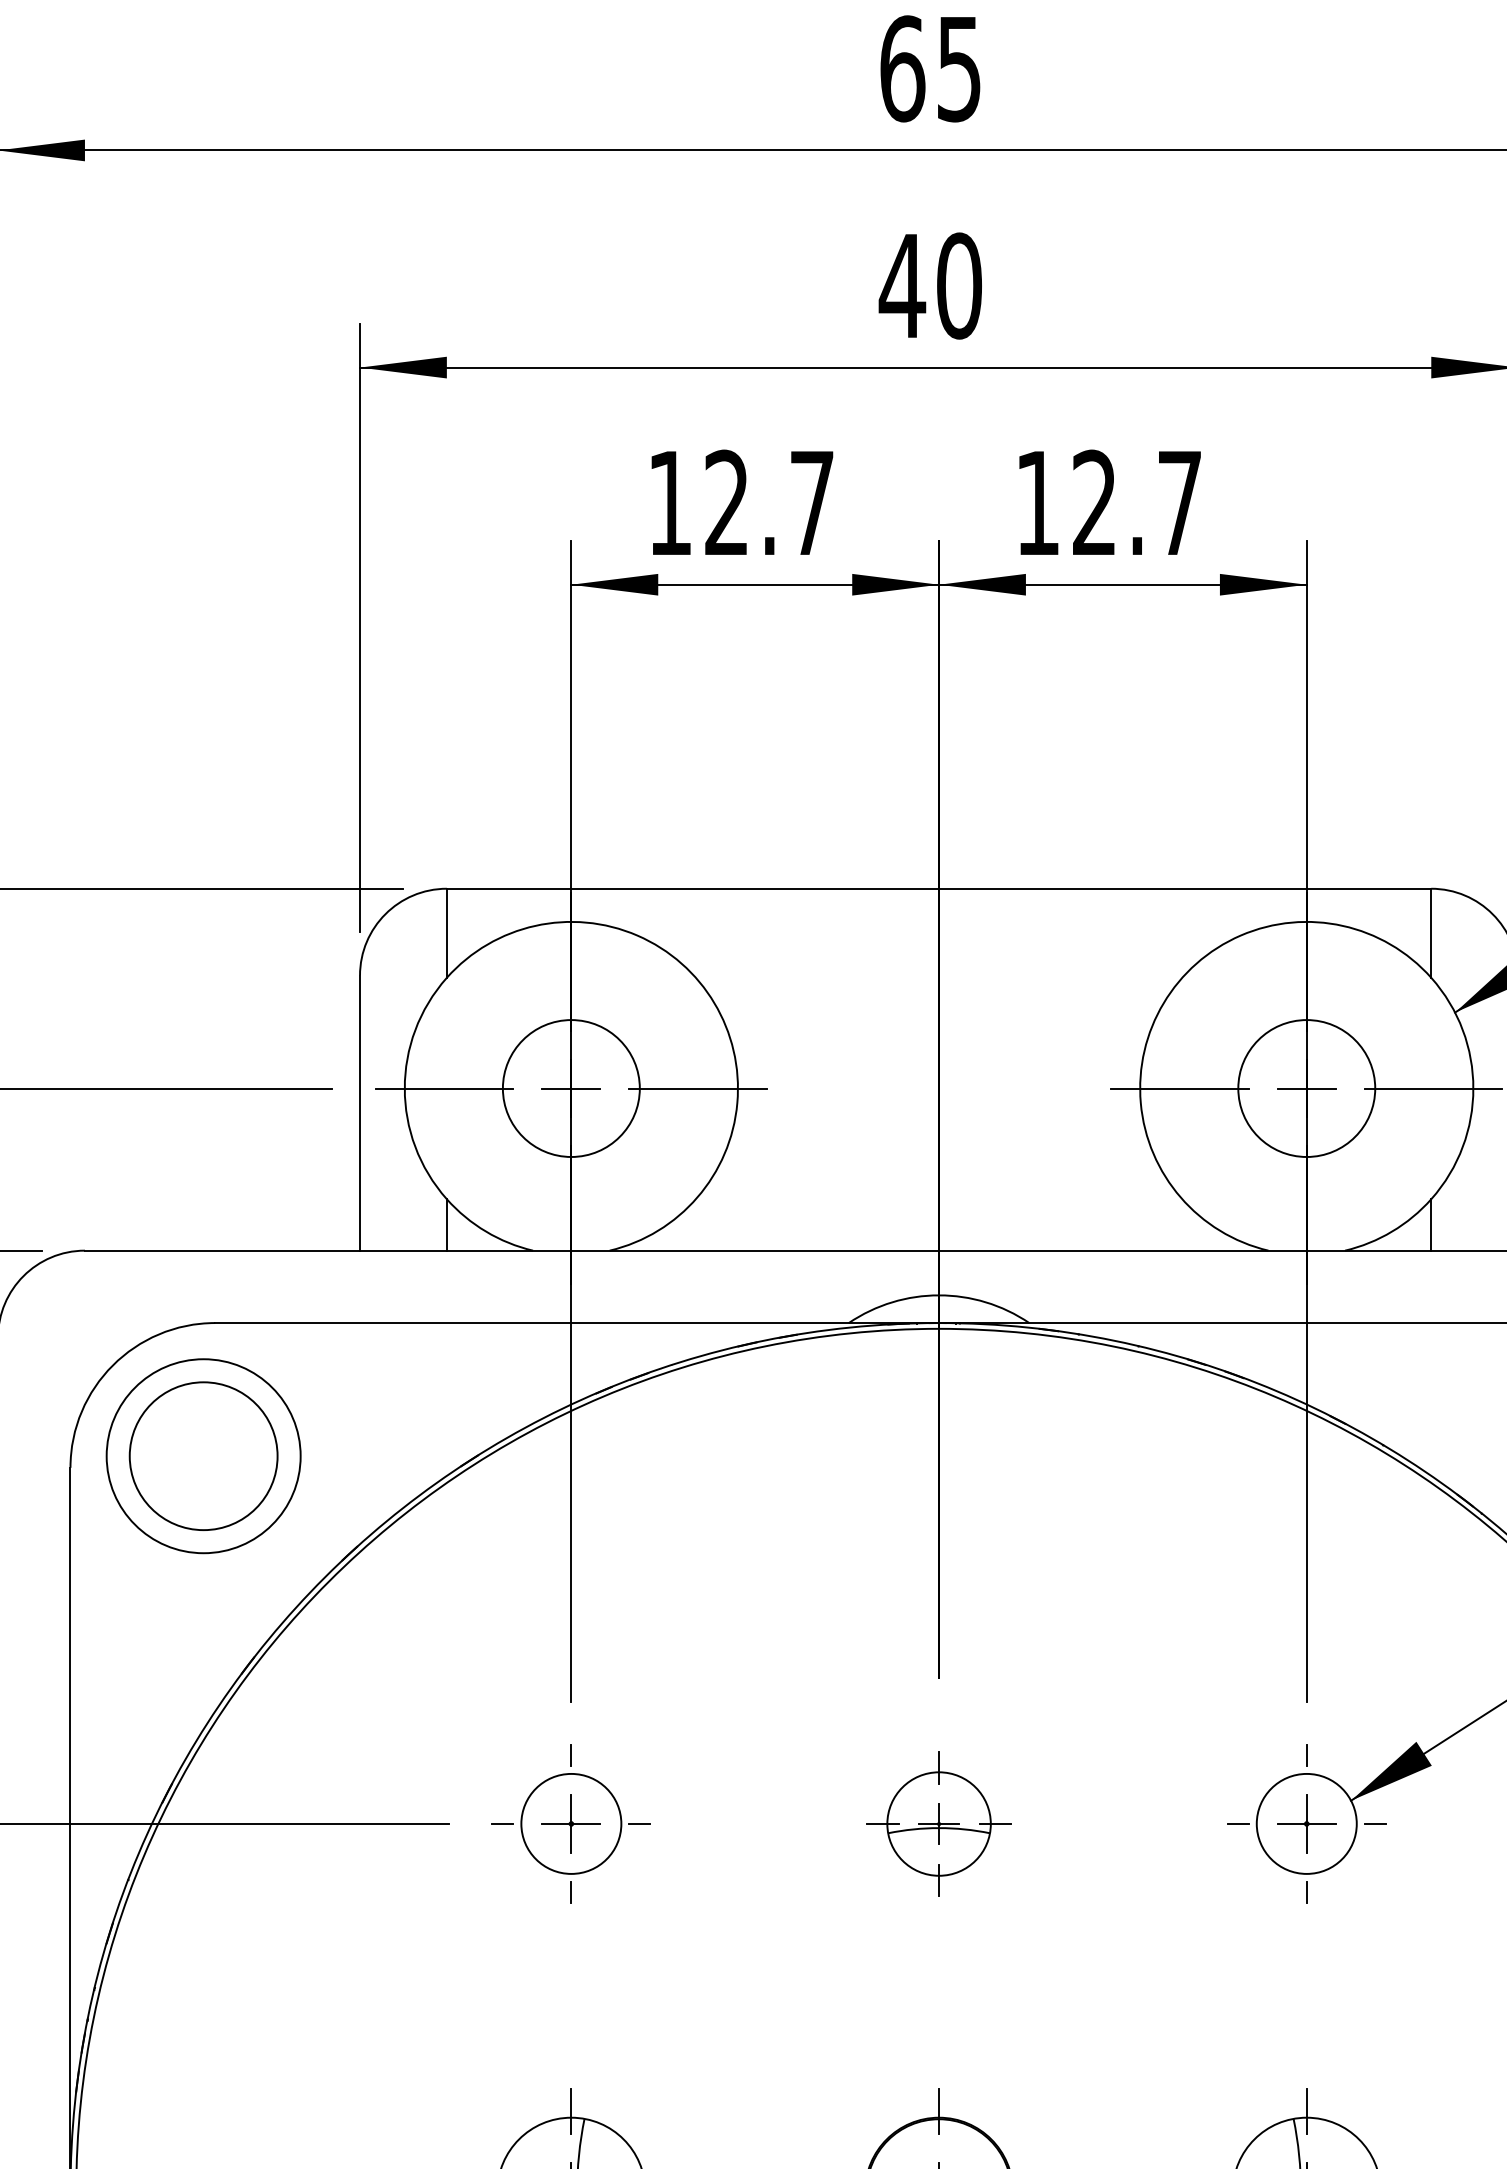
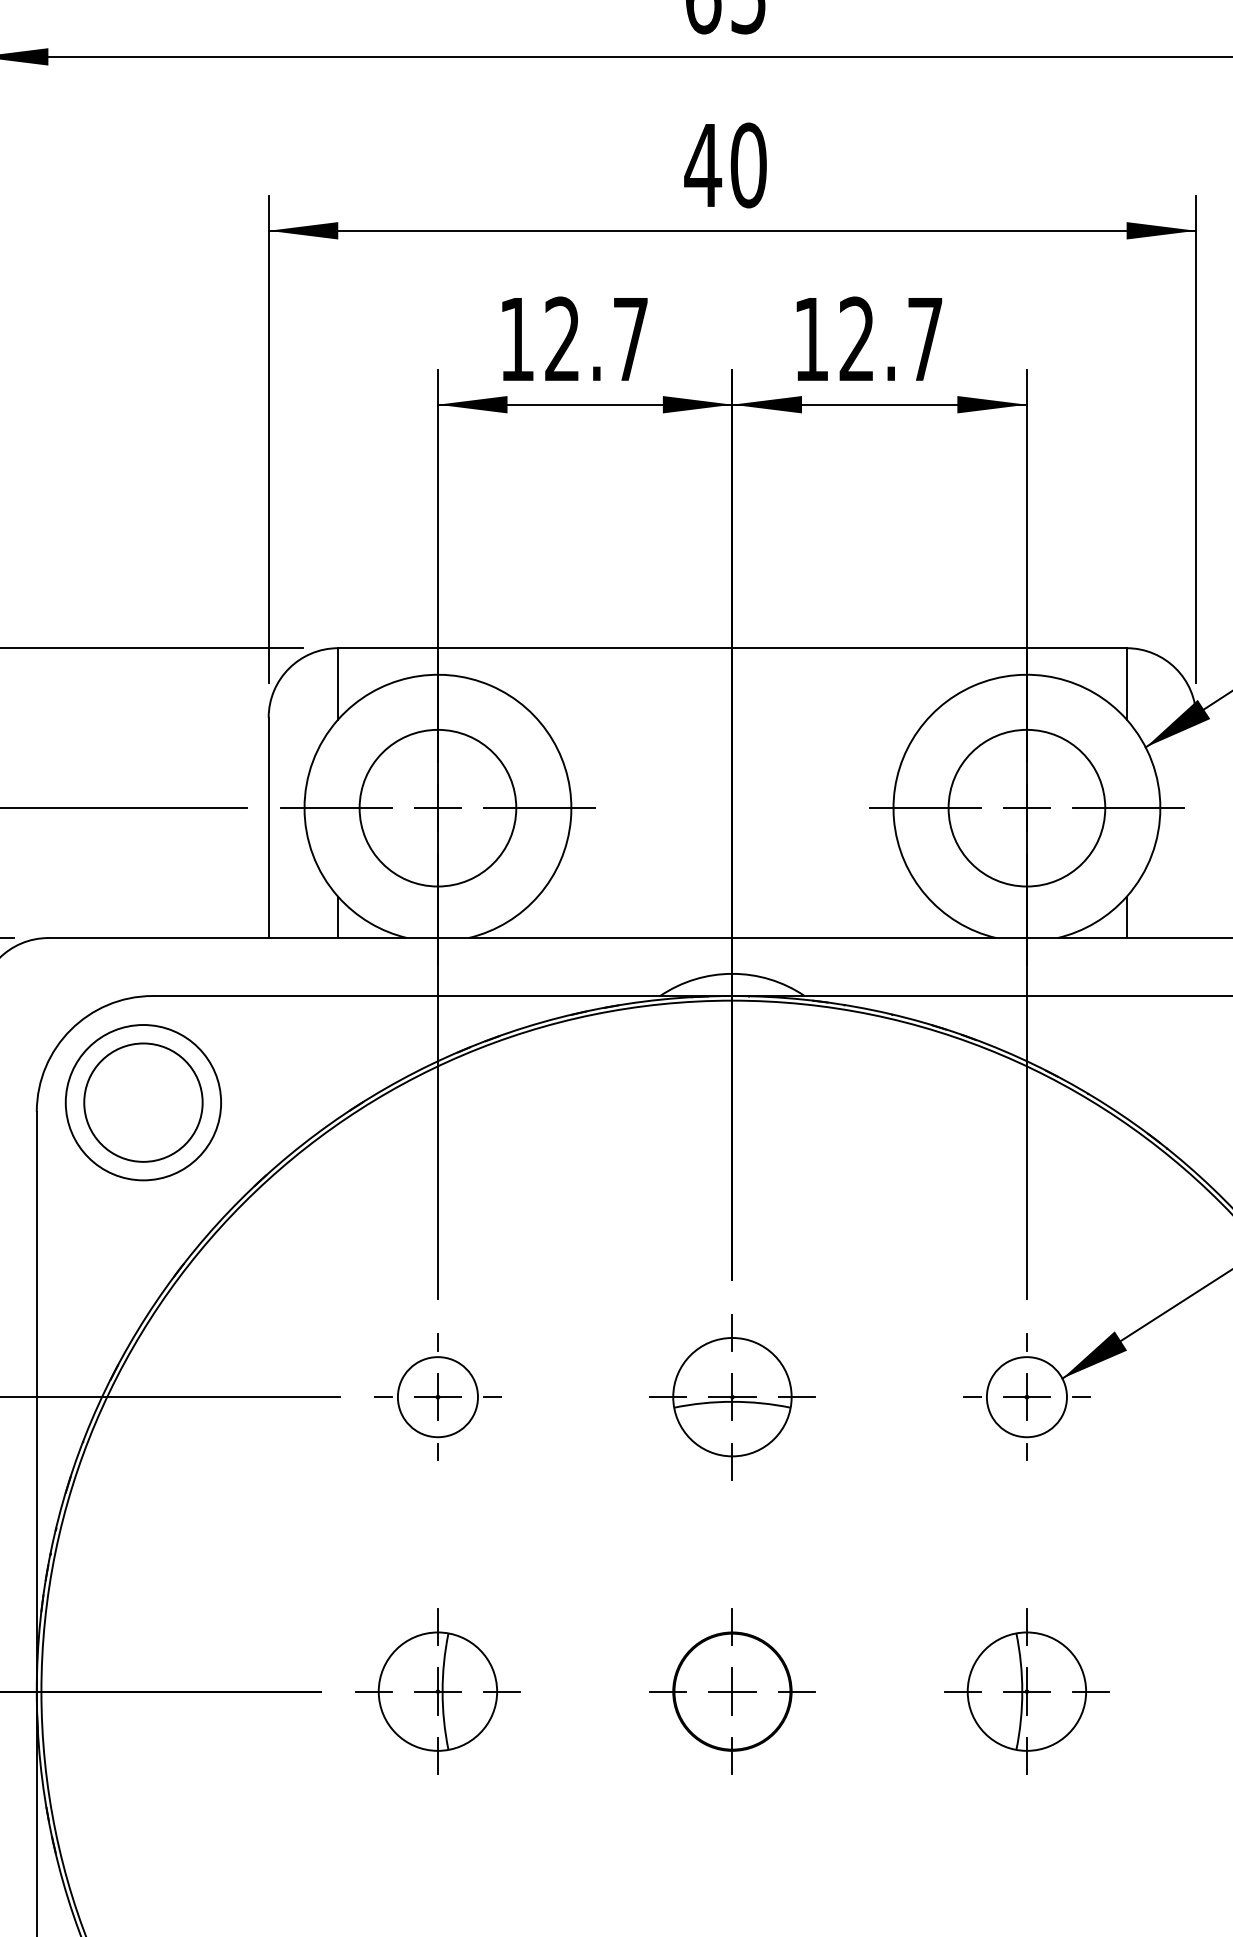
circle: (570, 1087) -> (437, 807), size x1.43
circle: (1306, 1087) -> (1026, 807), size x1.43
part: (939, 1824) -> (732, 1397), size x1.43

